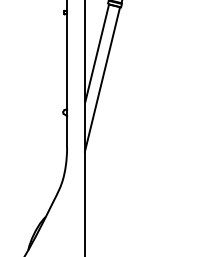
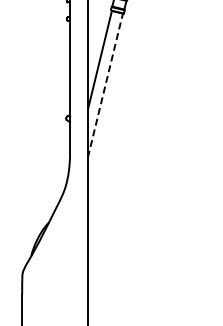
line: (102, 79) -> (105, 85), solid -> dashed

